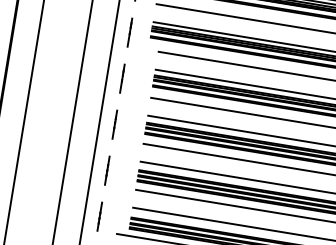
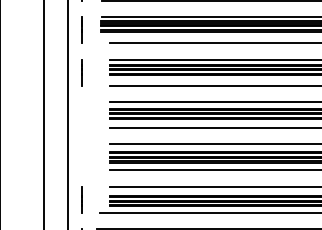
line: (114, 124) -> (81, 114), removed
line: (107, 169) -> (81, 156), removed

